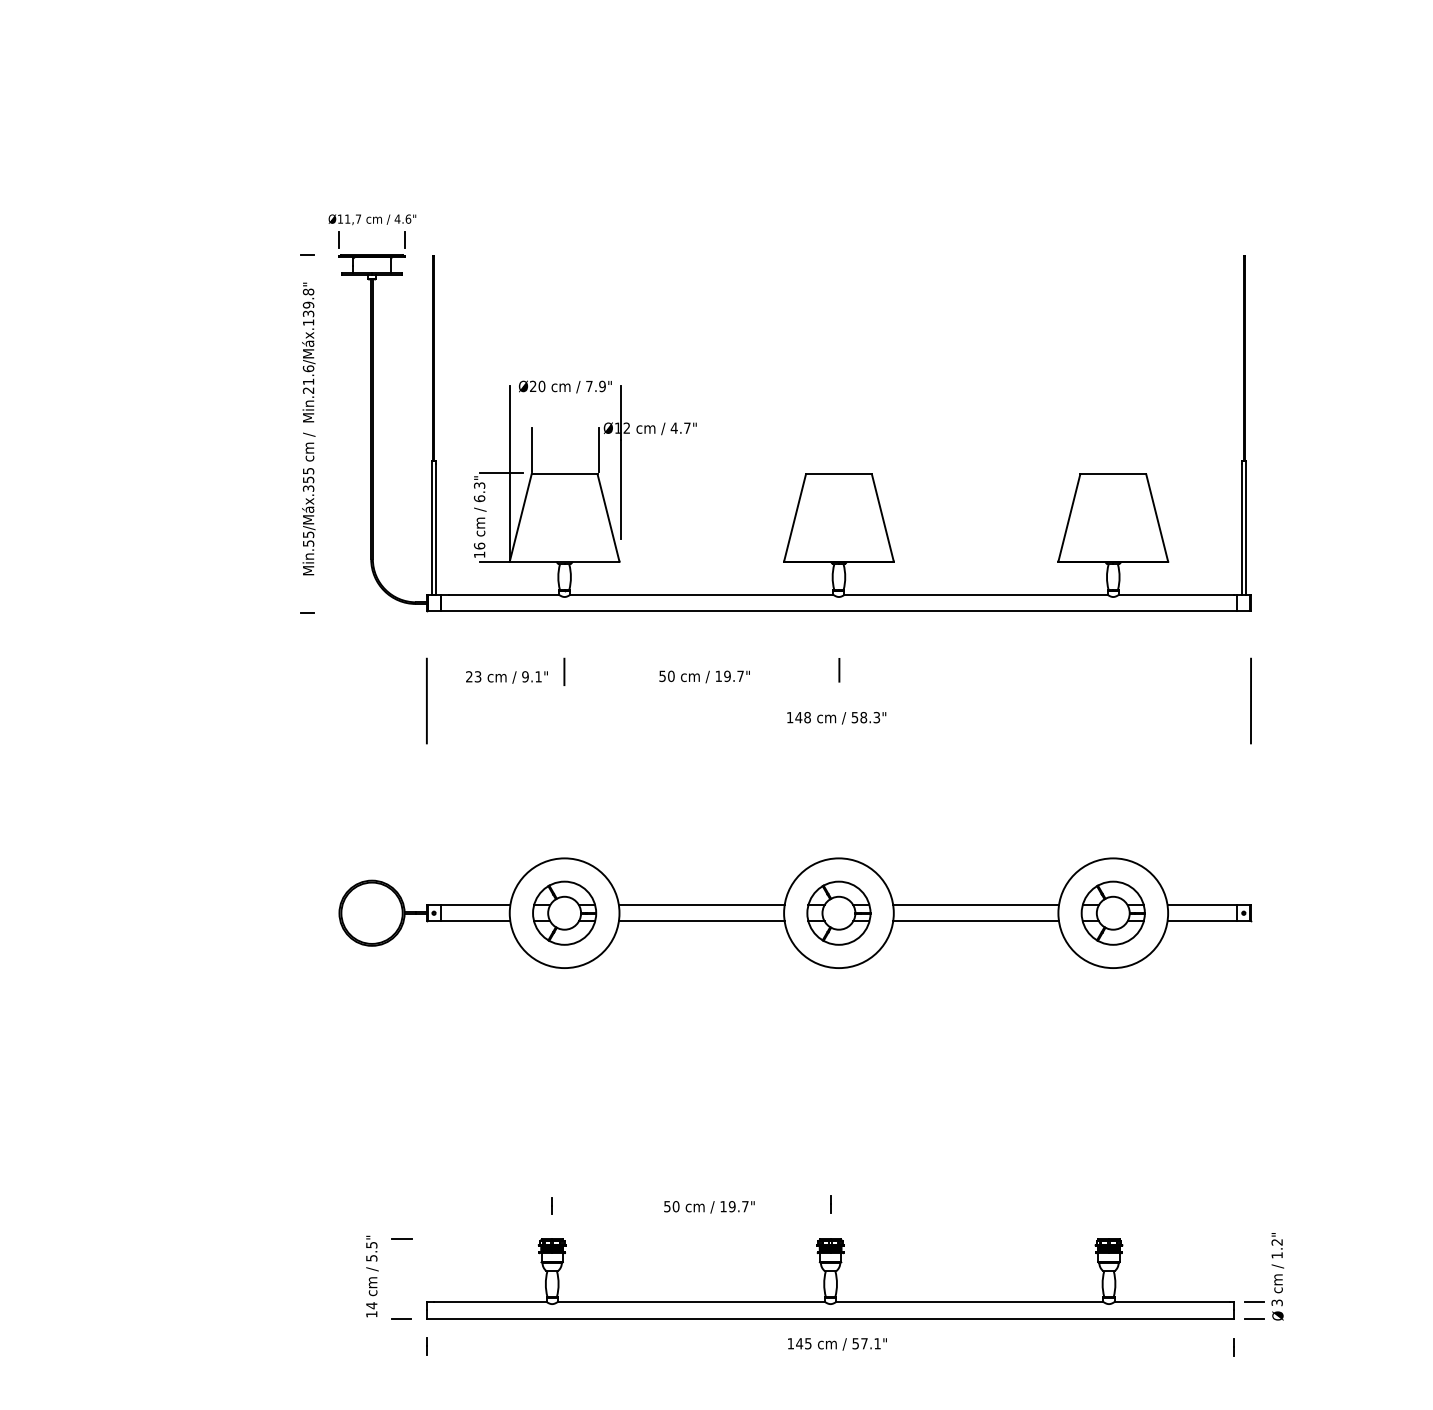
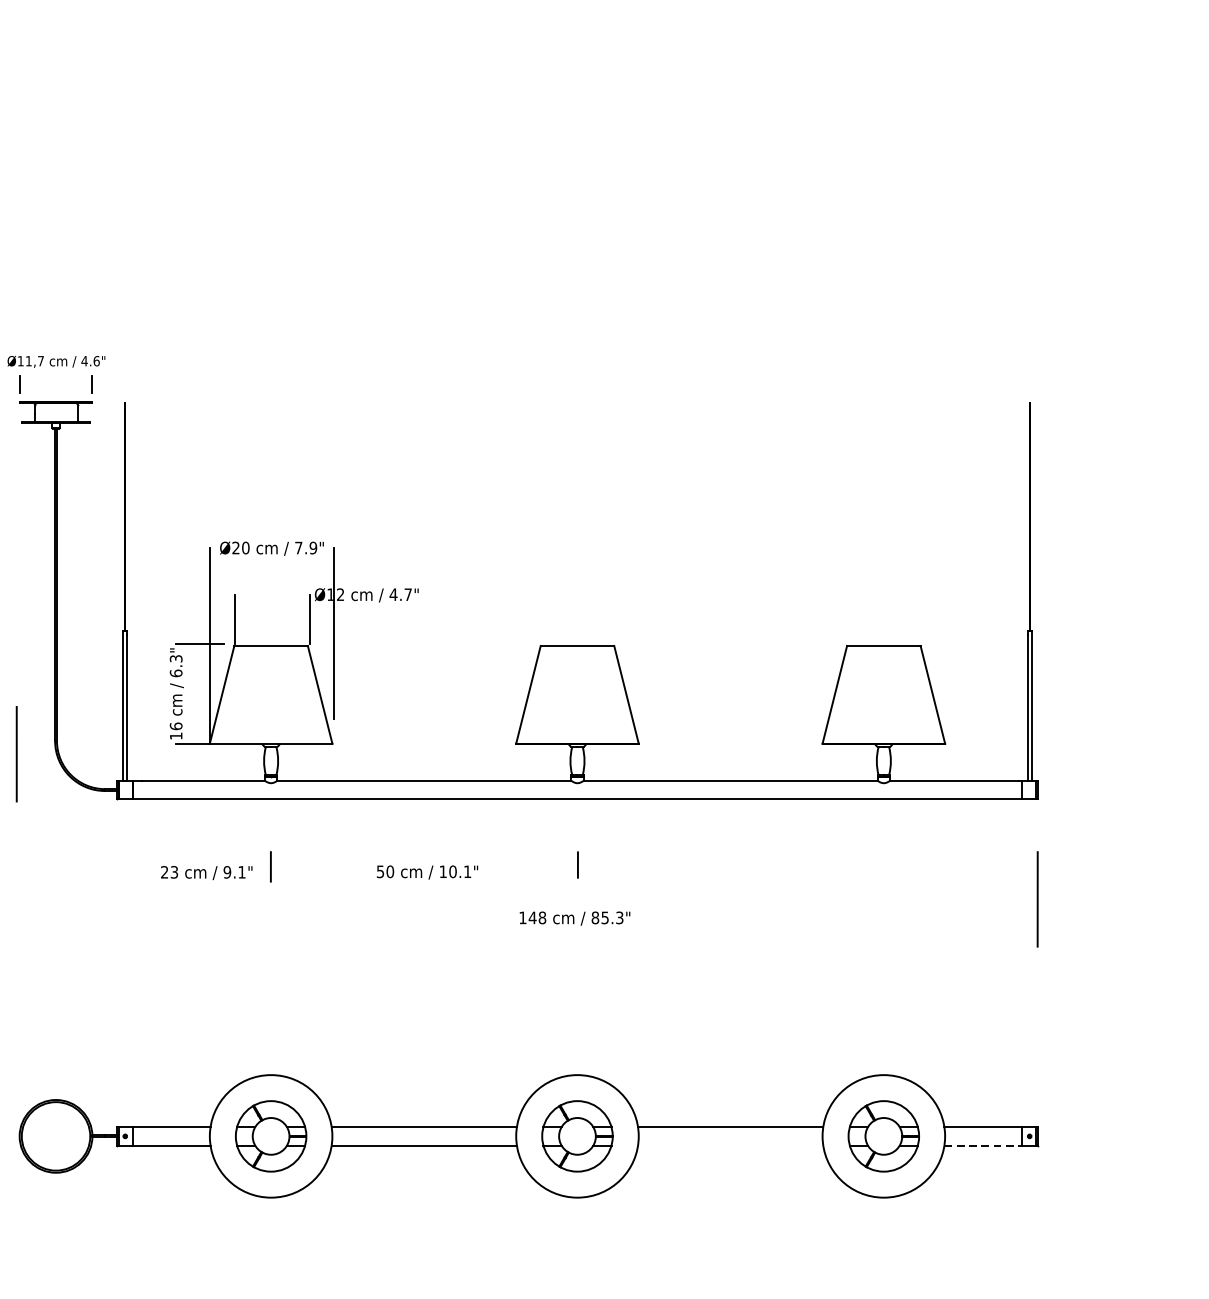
text: (733, 676) -> (459, 871), 19.7" -> 10.1"
line: (426, 700) -> (16, 753), moved
text: (859, 717) -> (600, 917), 58.3" -> 85.3"
line: (976, 921) -> (731, 1145), removed
line: (1202, 921) -> (983, 1145), solid -> dashed

